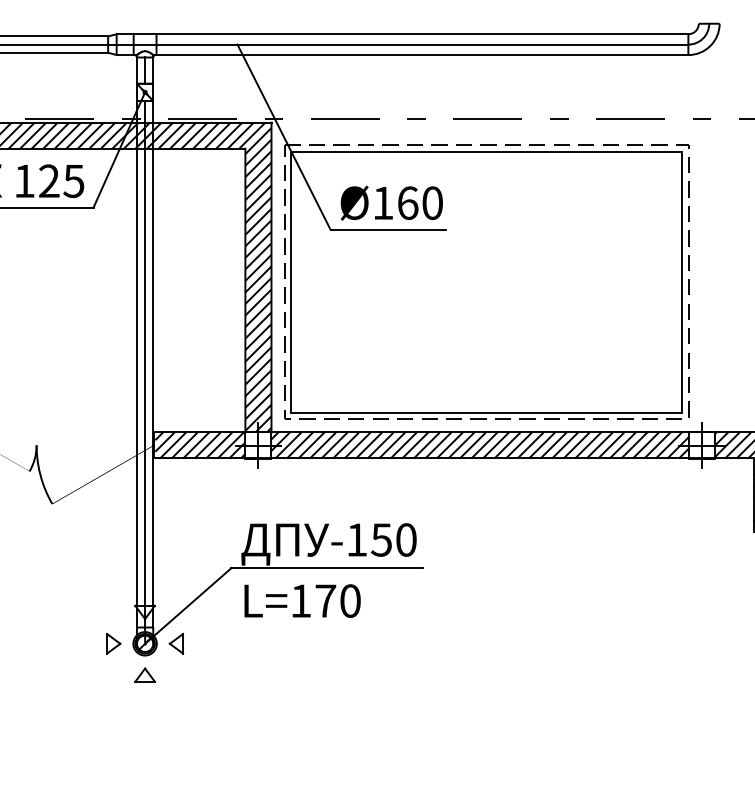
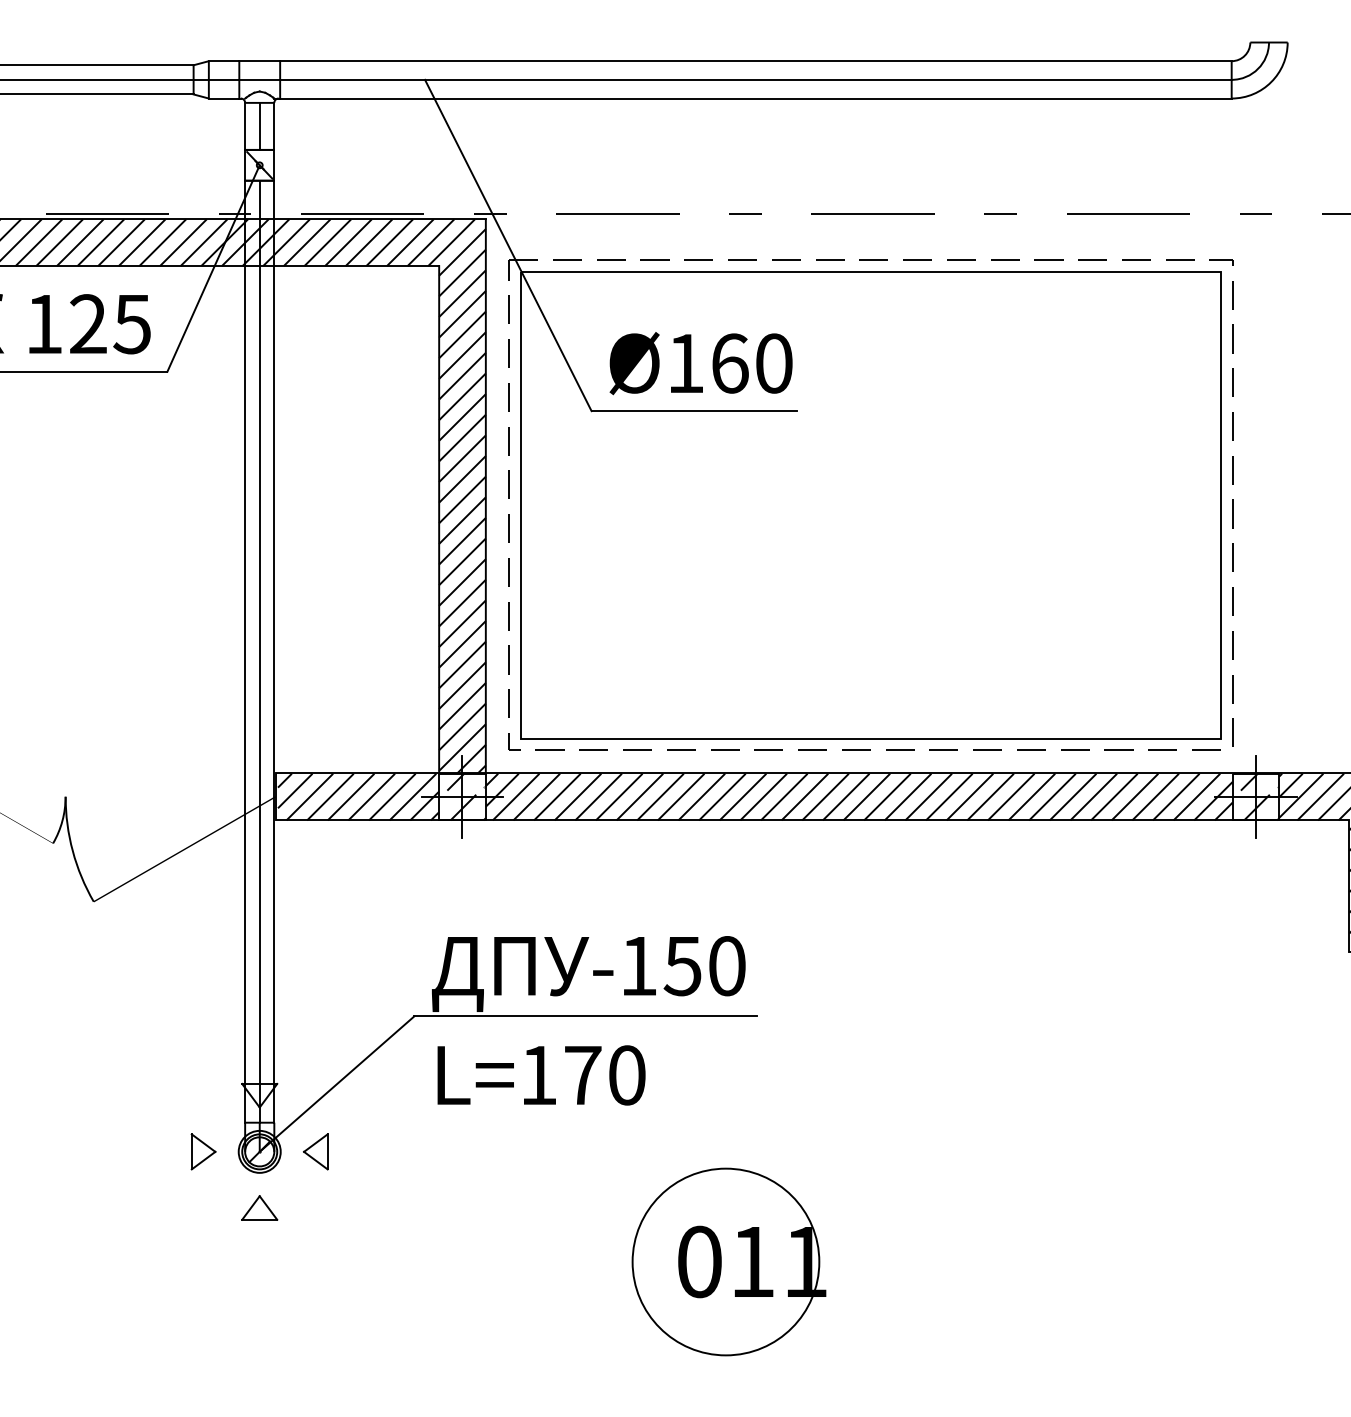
hatch: (260, 445) -> (466, 797), added
hatch: (704, 445) -> (1260, 797), added
part: (406, 705) -> (727, 1262), added

